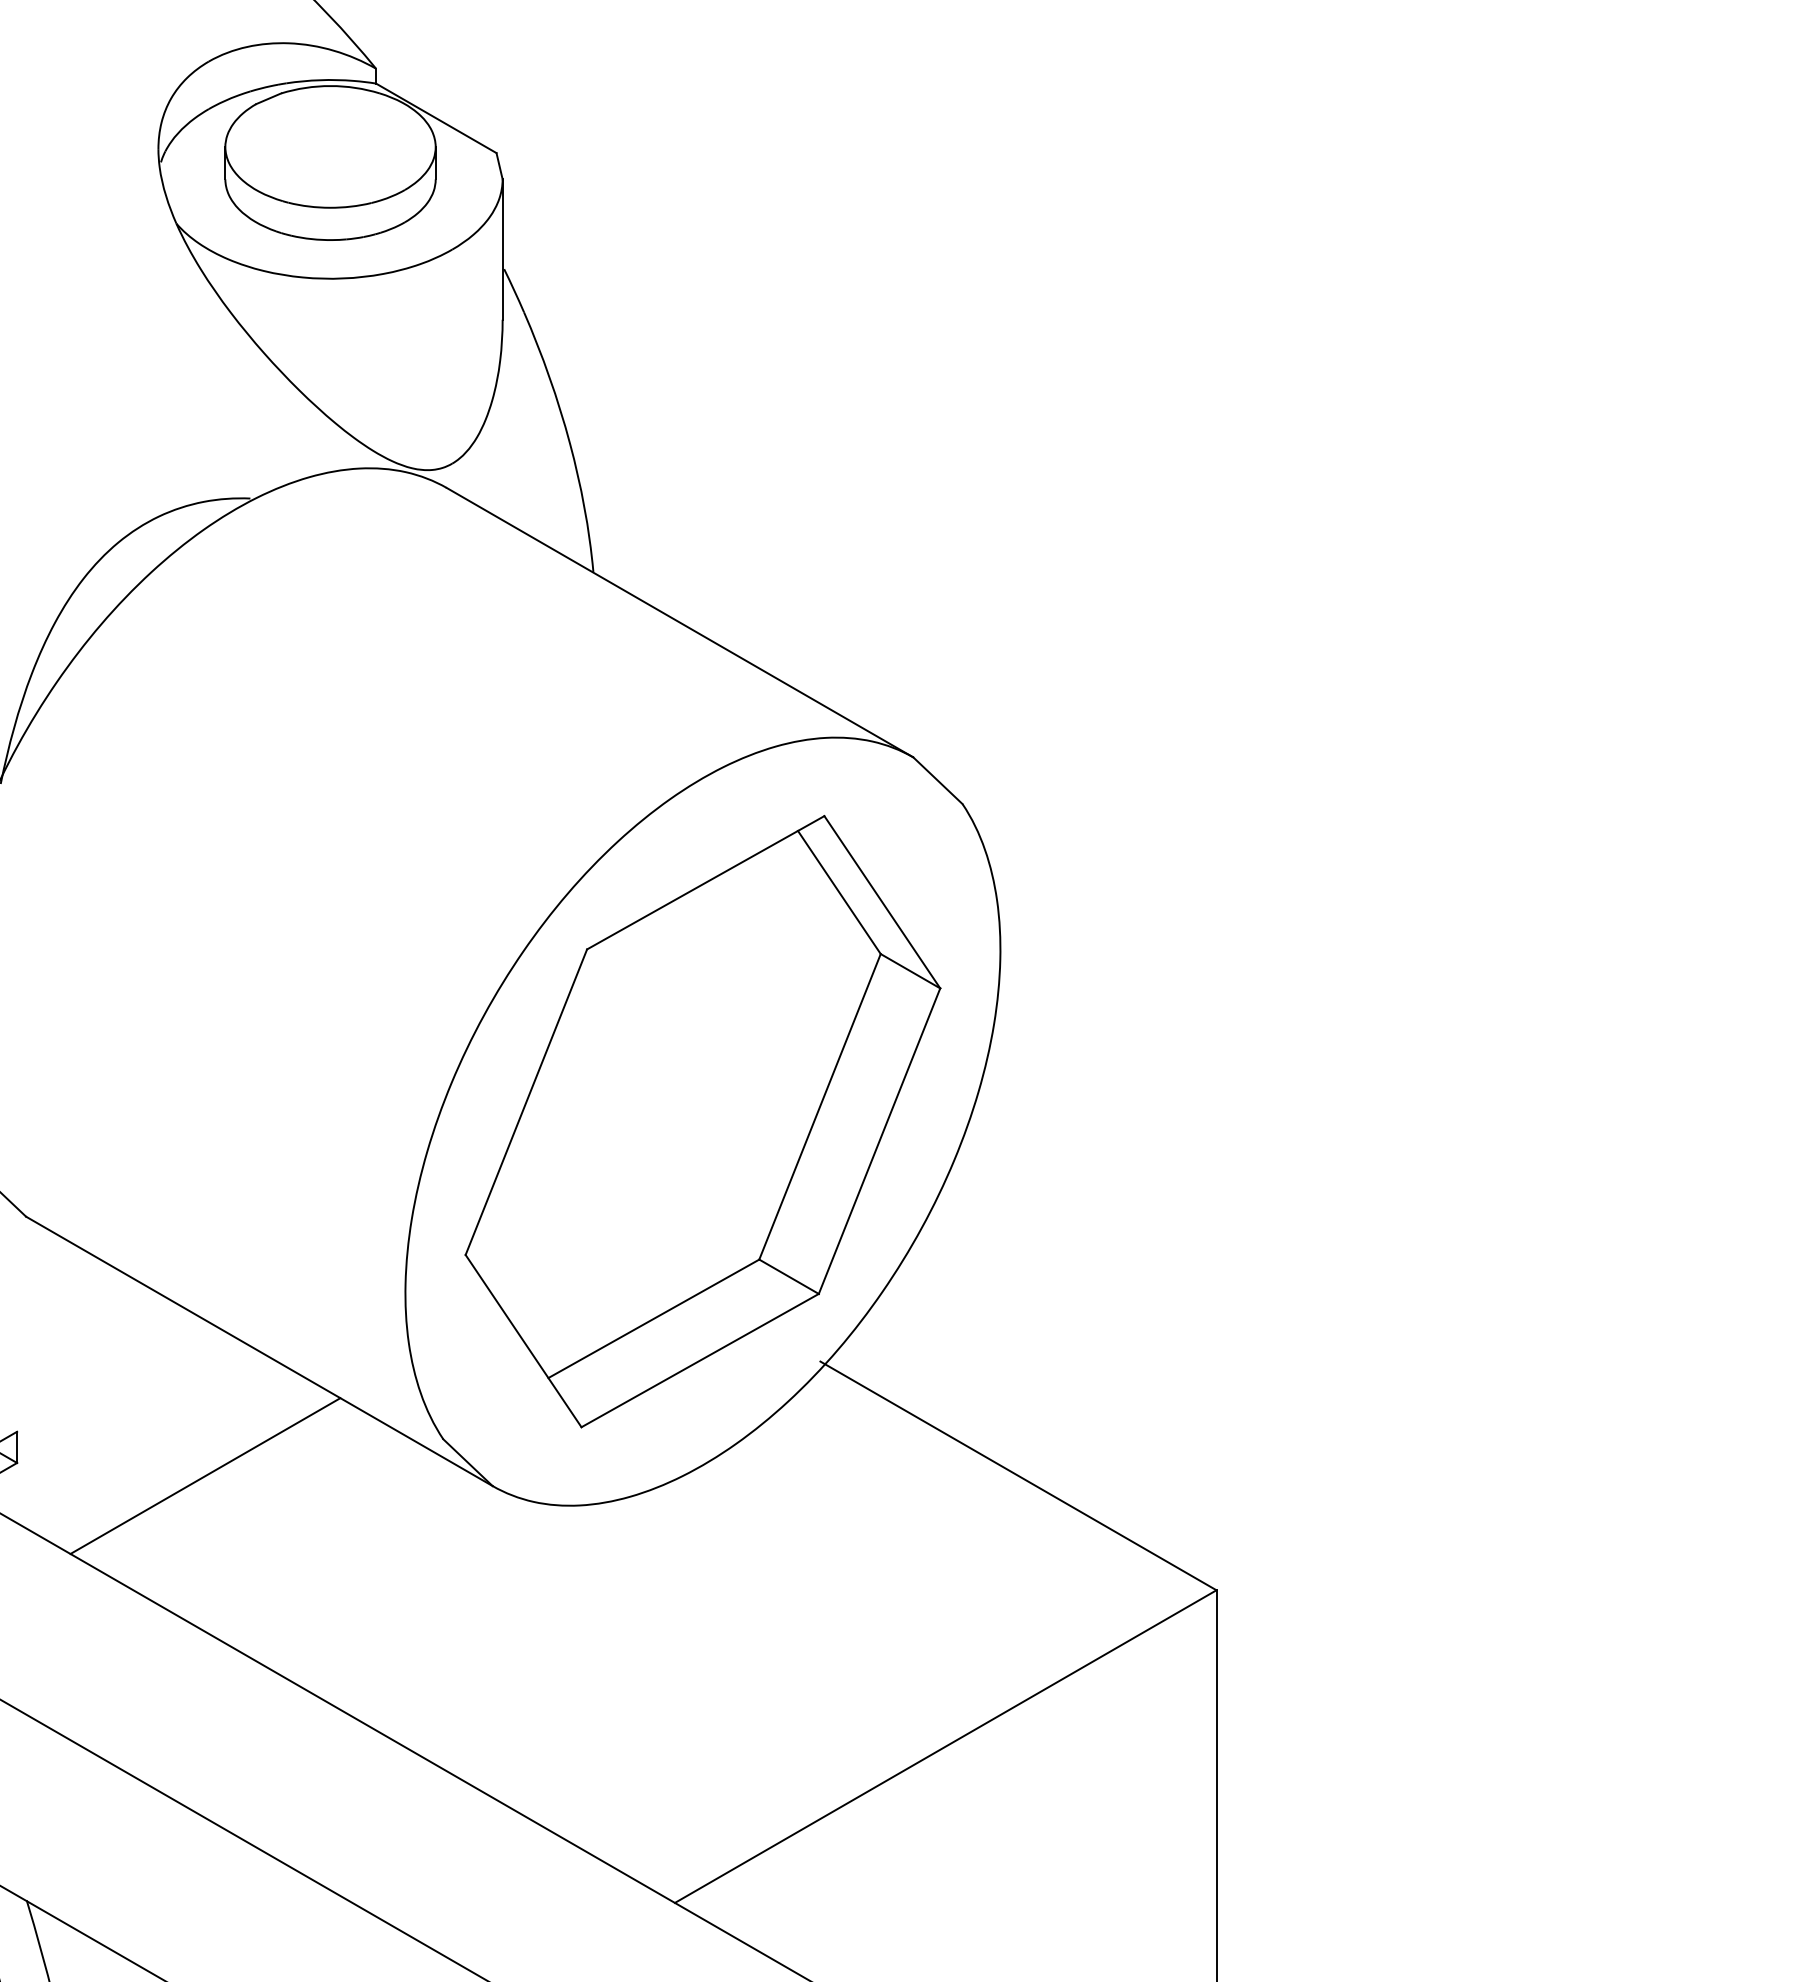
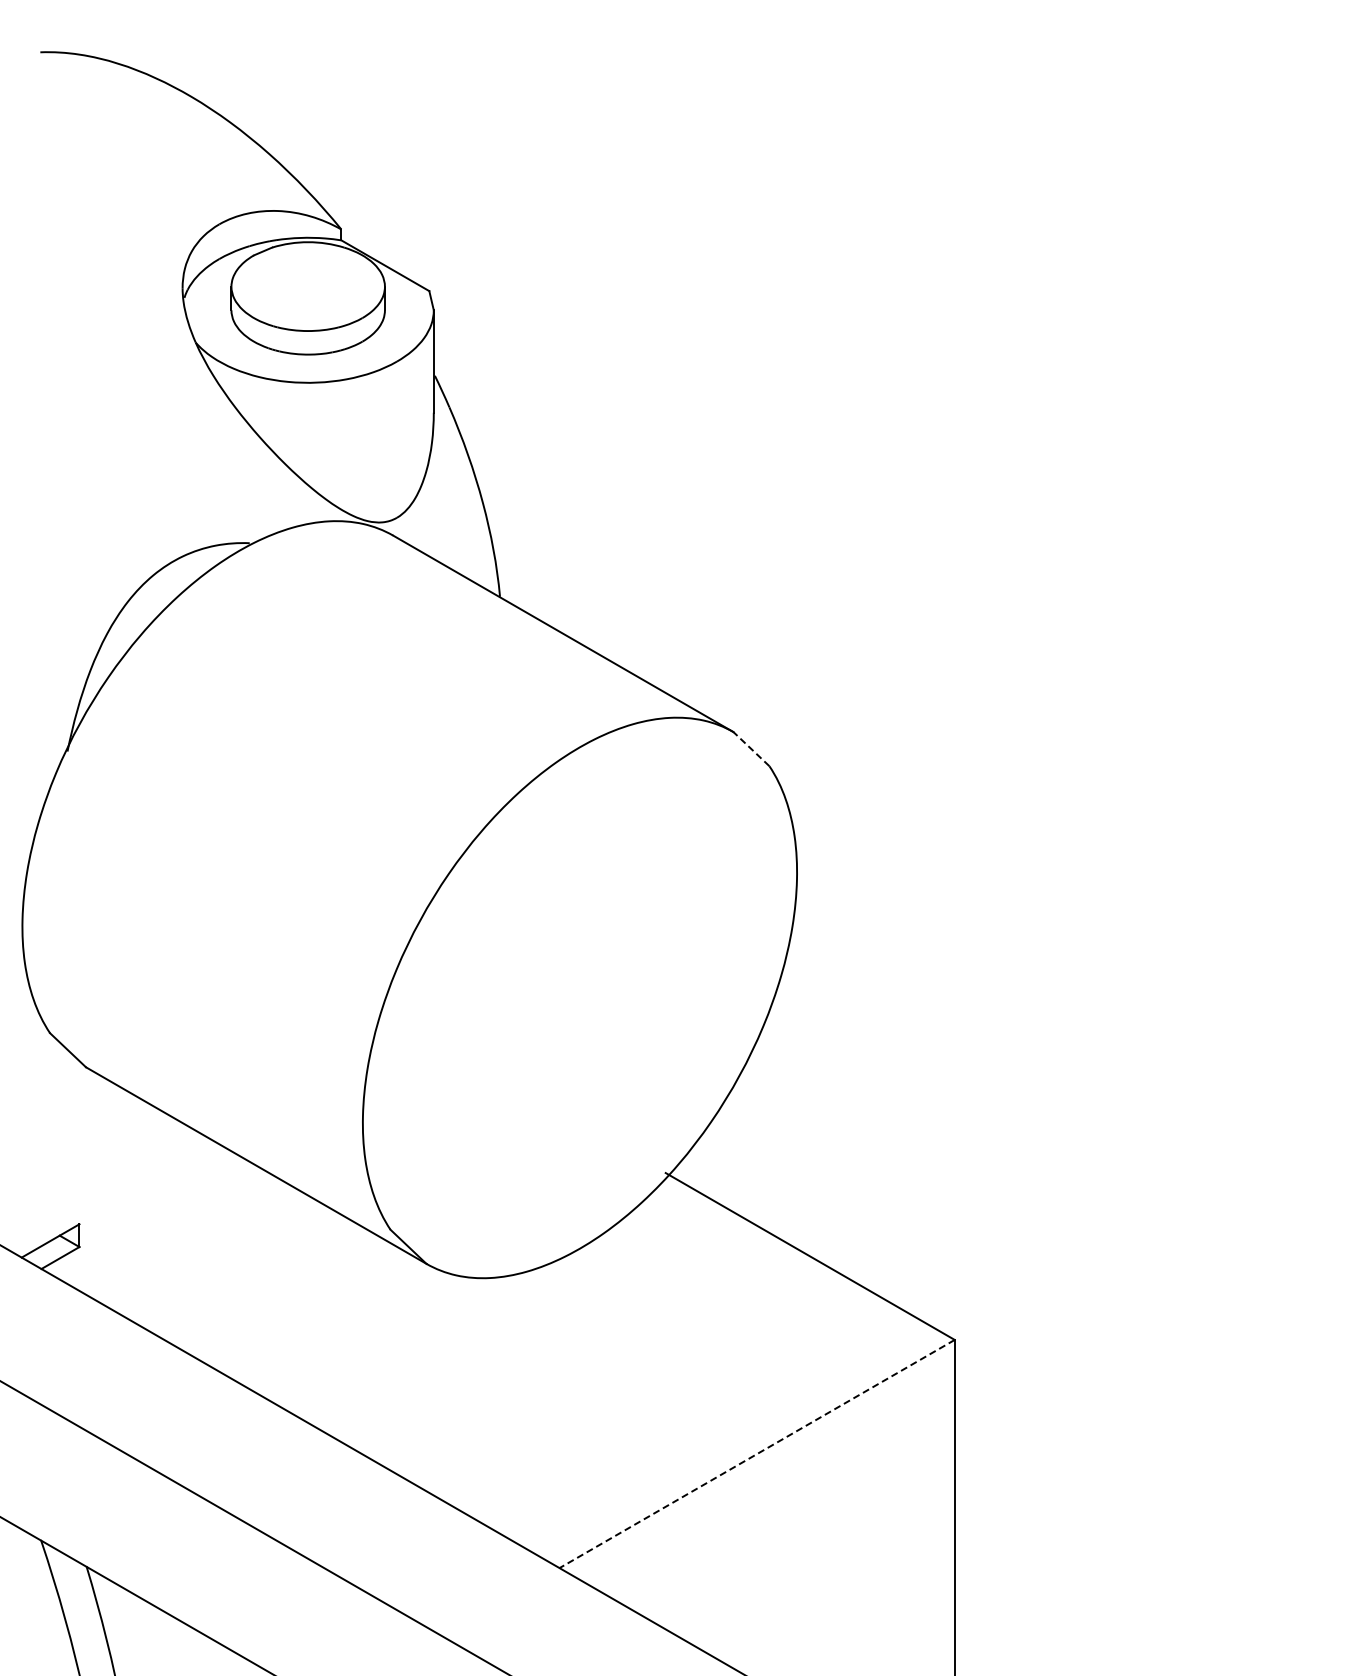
line: (937, 781) -> (751, 749), solid -> dashed
part: (702, 1121) -> (579, 997), removed
line: (204, 1475) -> (216, 1256), removed
line: (944, 1747) -> (756, 1454), solid -> dashed

